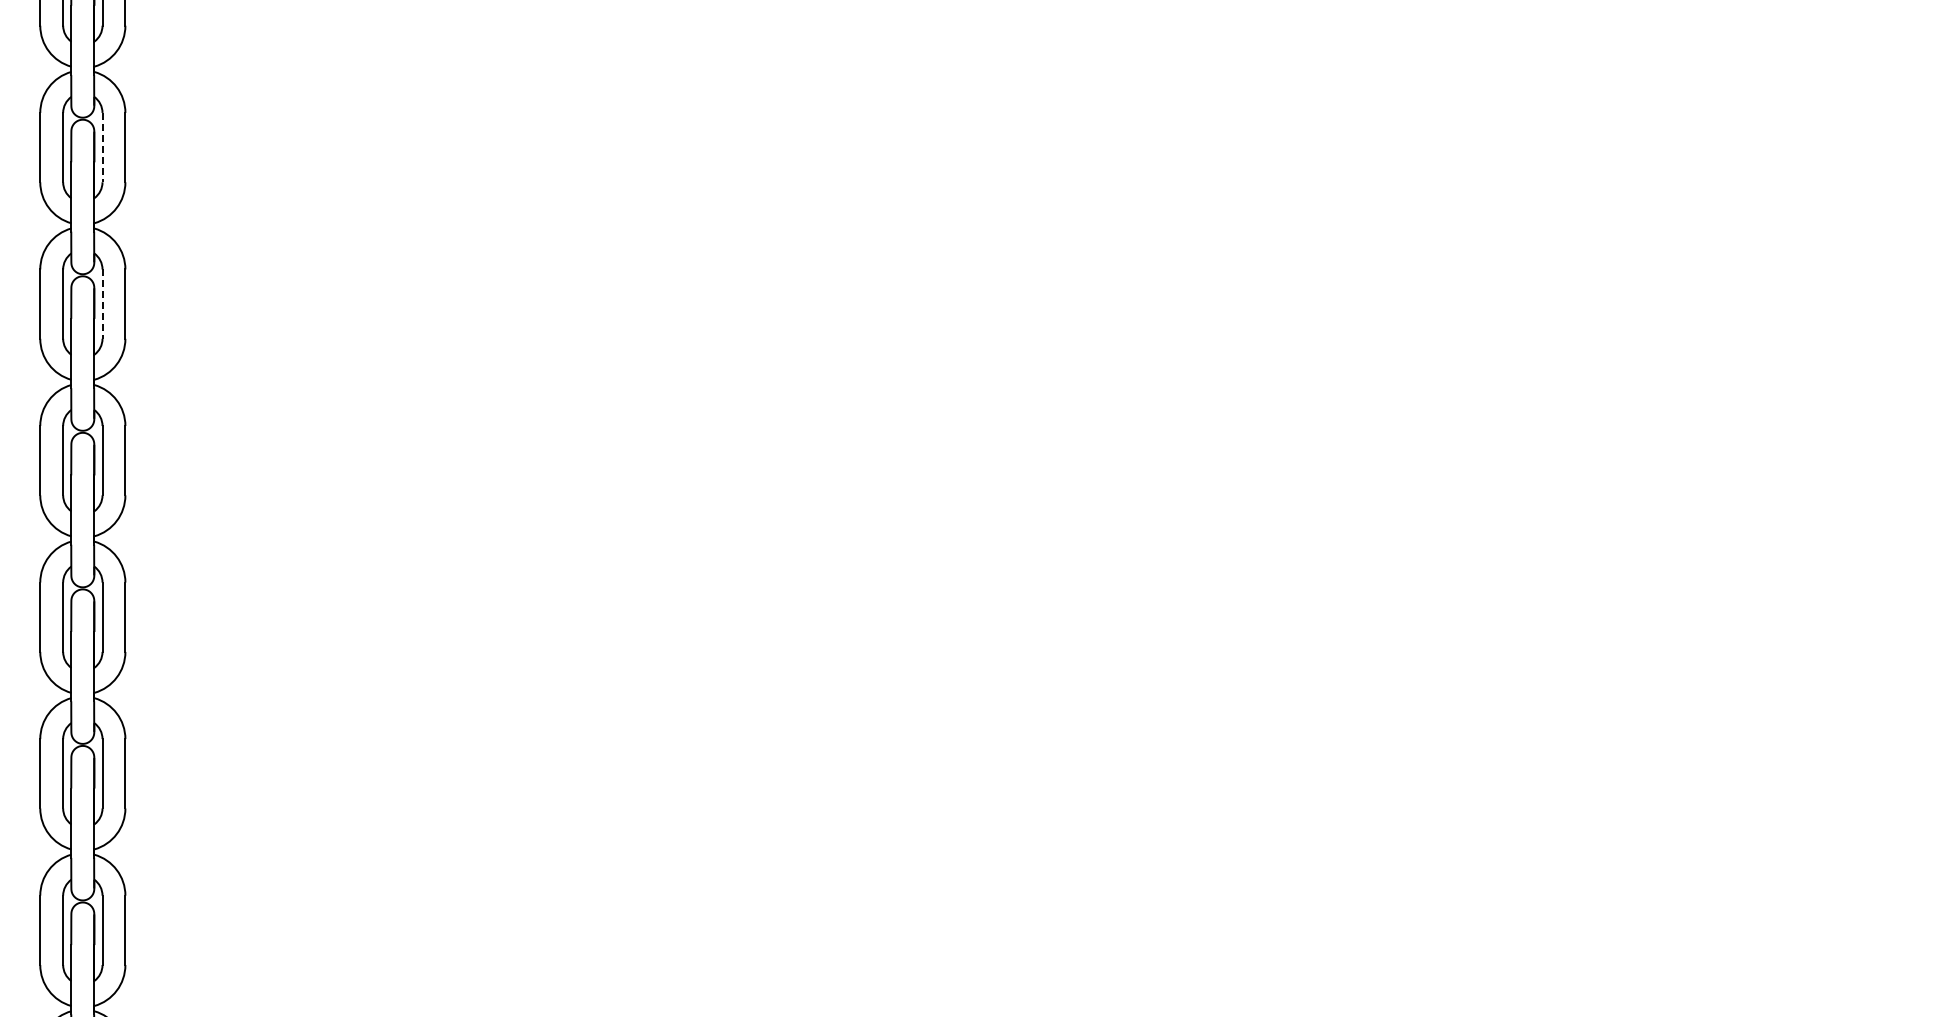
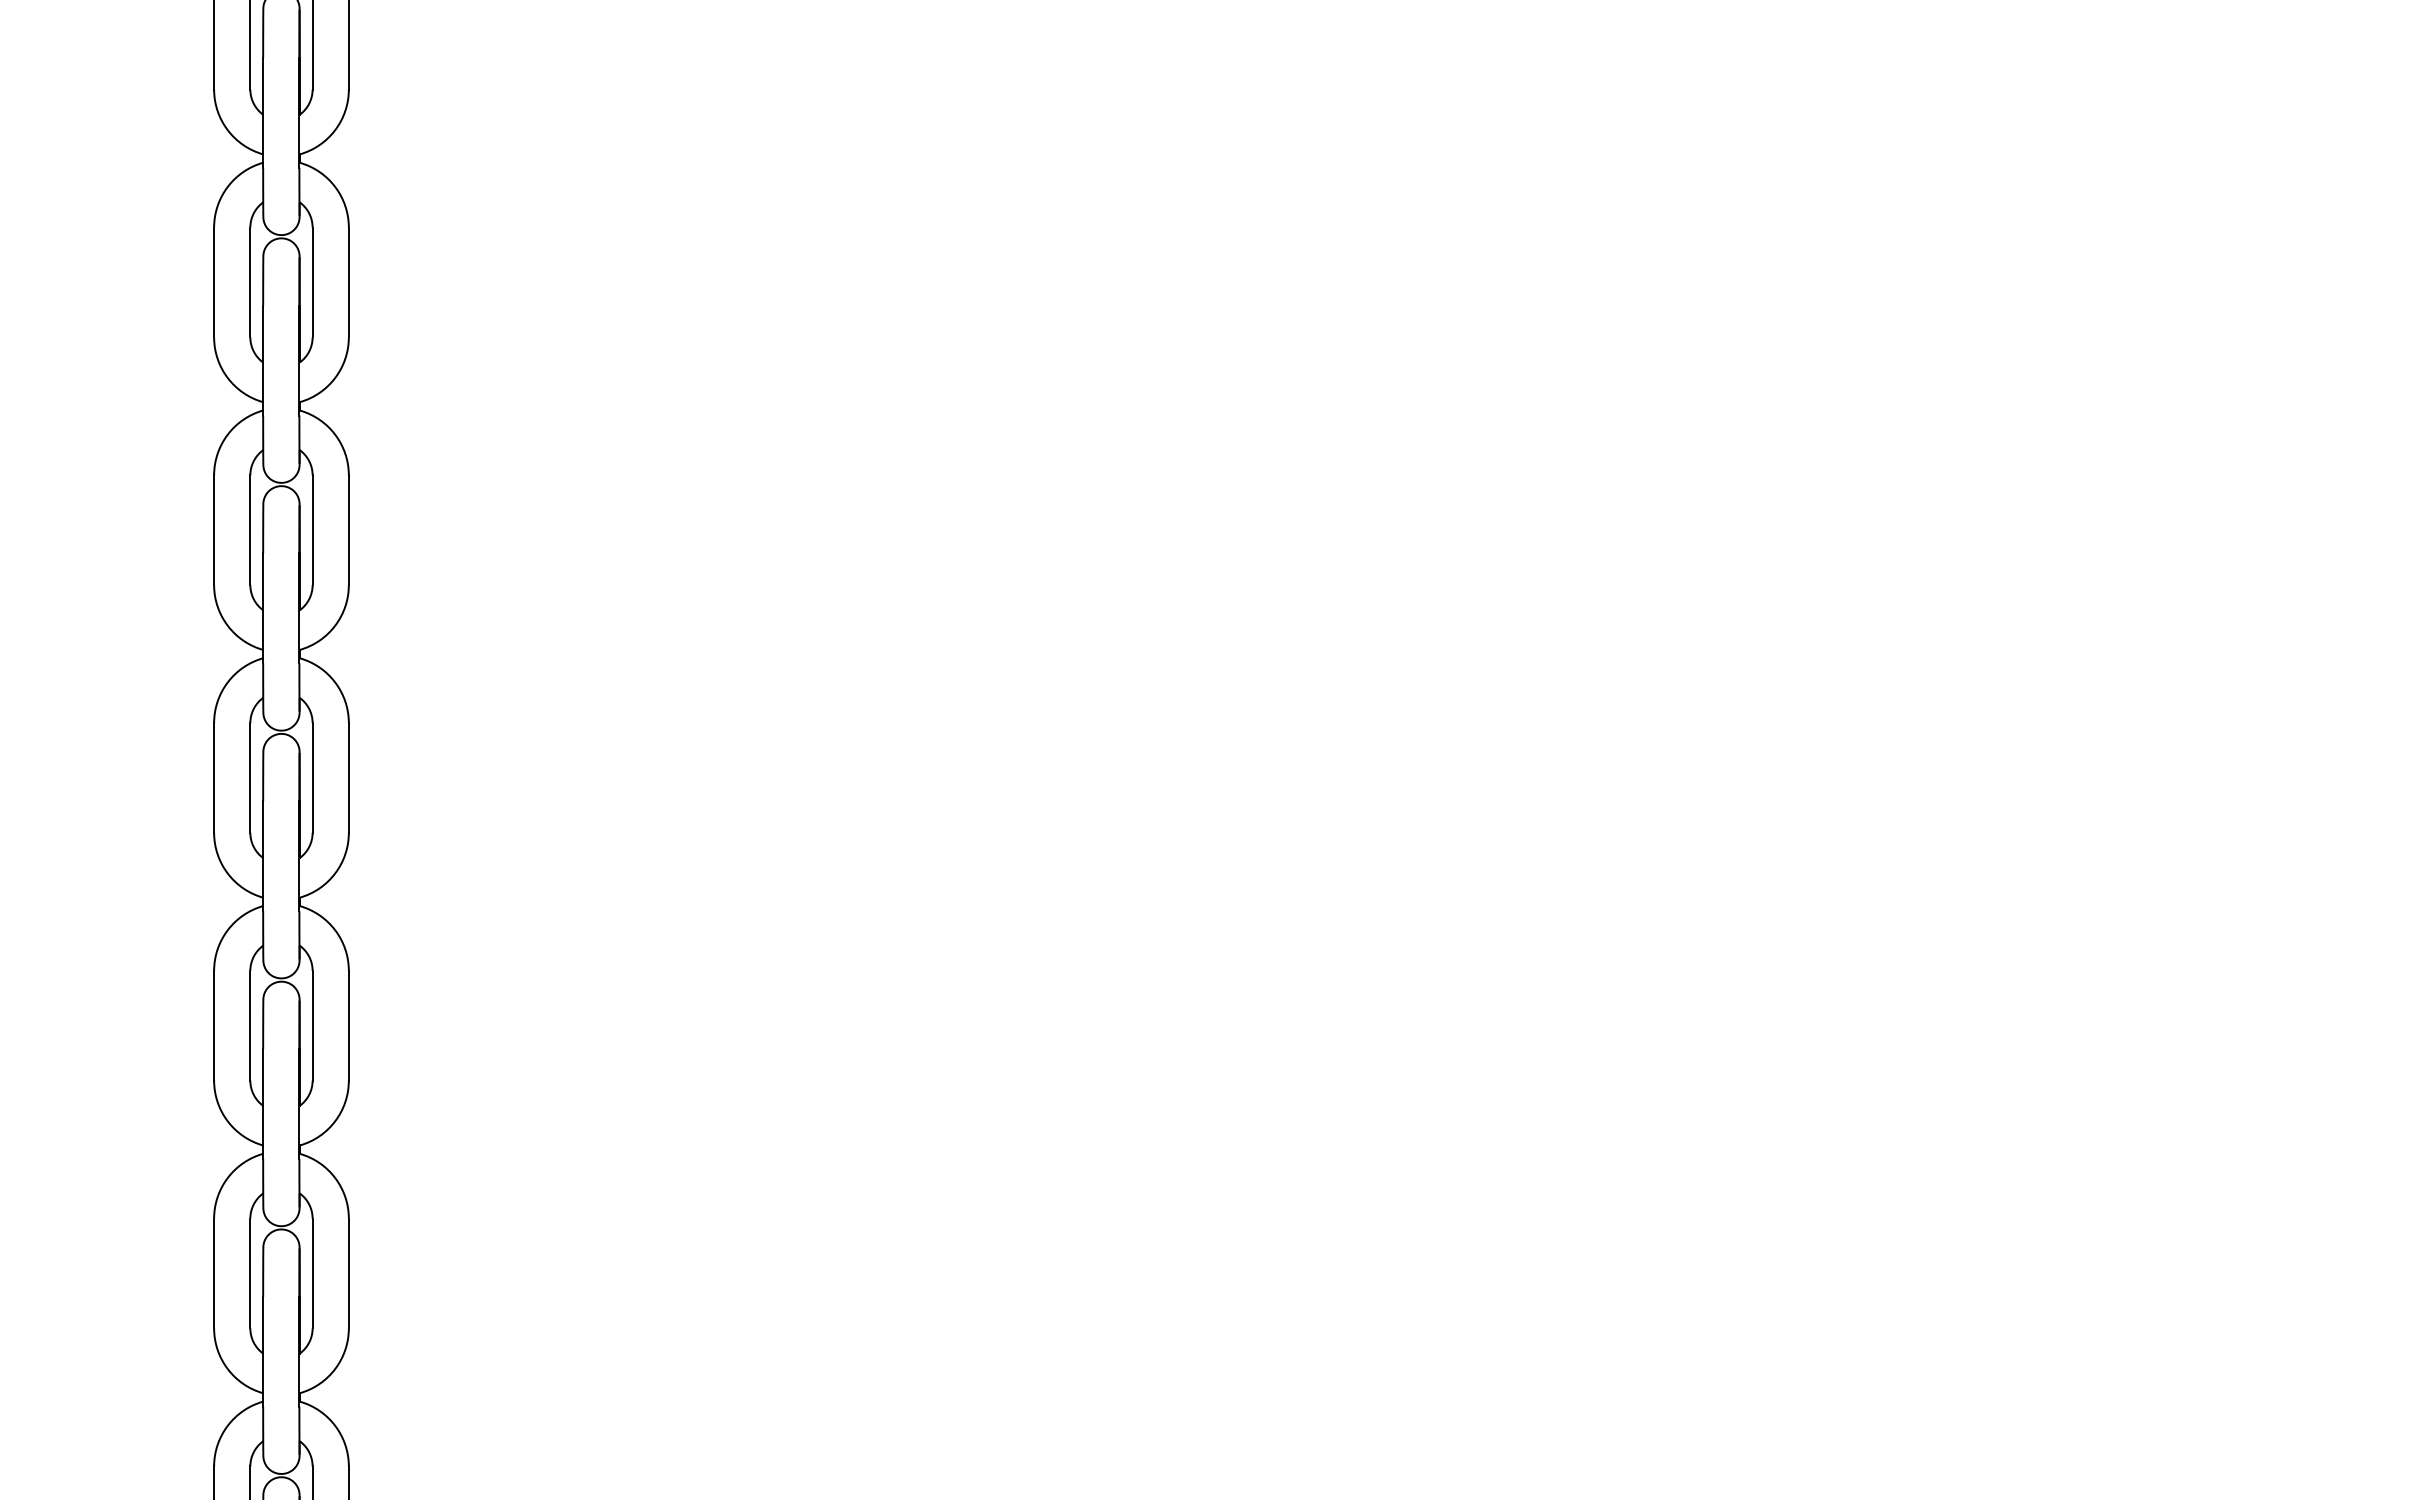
line: (102, 147) -> (312, 282), dashed -> solid
line: (102, 304) -> (312, 530), dashed -> solid

